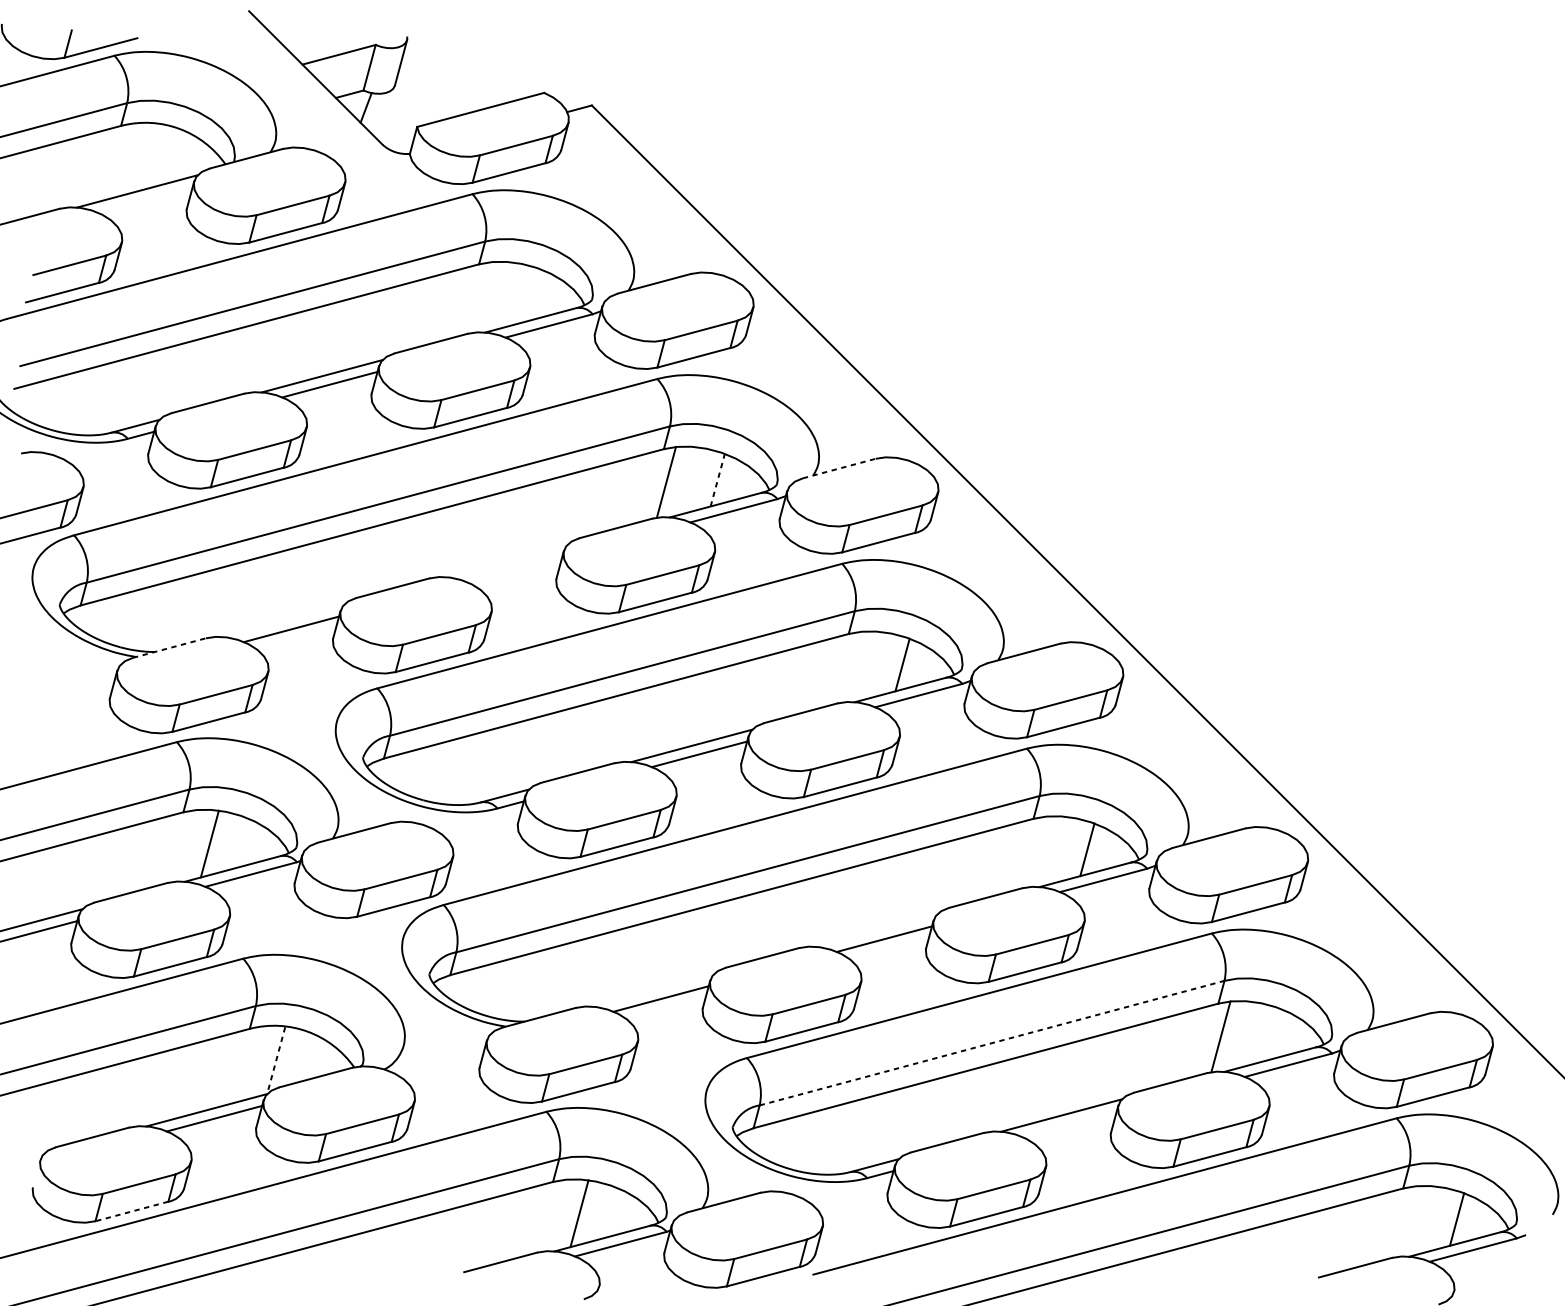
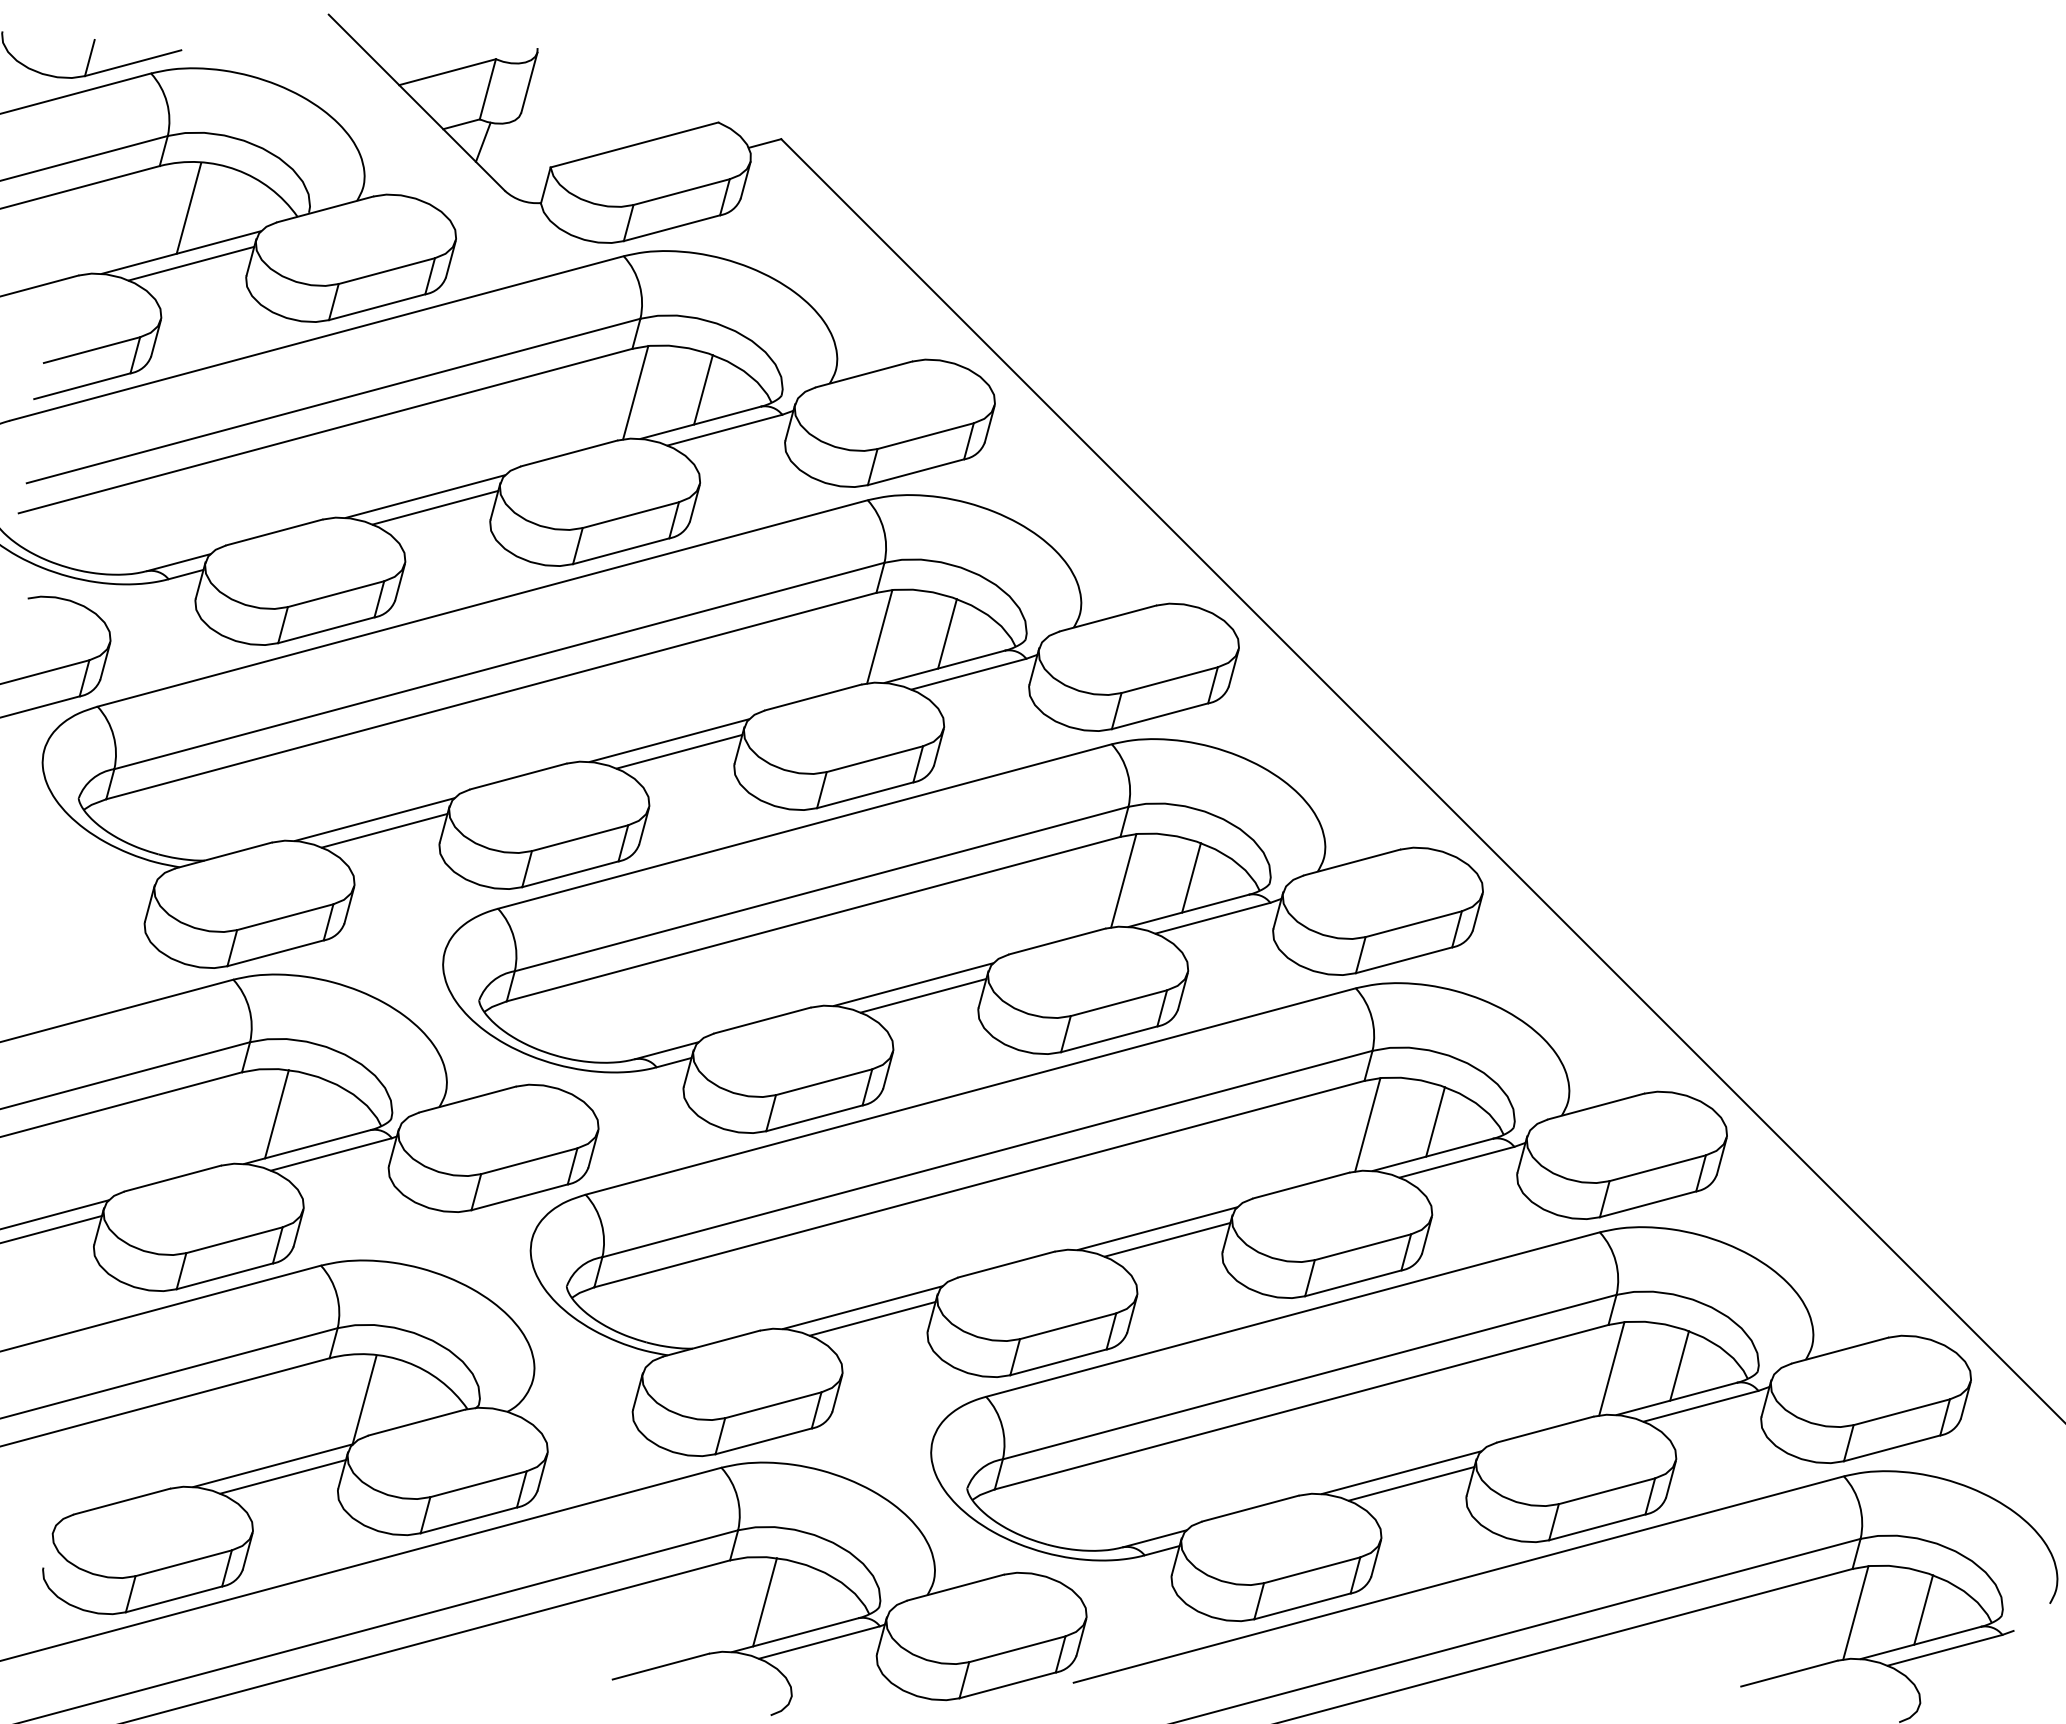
line: (142, 158) -> (188, 208), added
line: (145, 199) -> (191, 263), added
line: (532, 295) -> (703, 389), added
line: (481, 297) -> (635, 392), added
line: (839, 468) -> (1108, 618), dashed -> solid
line: (717, 479) -> (947, 633), dashed -> solid
line: (506, 560) -> (668, 740), added
line: (514, 569) -> (679, 751), added
line: (283, 620) -> (374, 819), added
line: (169, 648) -> (223, 855), dashed -> solid
line: (851, 667) -> (1123, 880), added
line: (1035, 851) -> (1367, 1124), added
line: (876, 930) -> (1157, 1228), added
line: (653, 990) -> (862, 1307), added
line: (1272, 1034) -> (1679, 1365), added
line: (991, 1043) -> (1309, 1377), dashed -> solid
line: (276, 1060) -> (364, 1400), dashed -> solid
line: (1069, 1123) -> (1411, 1483), added
line: (132, 1211) -> (174, 1599), dashed -> solid
line: (1405, 1221) -> (1855, 1612), added

